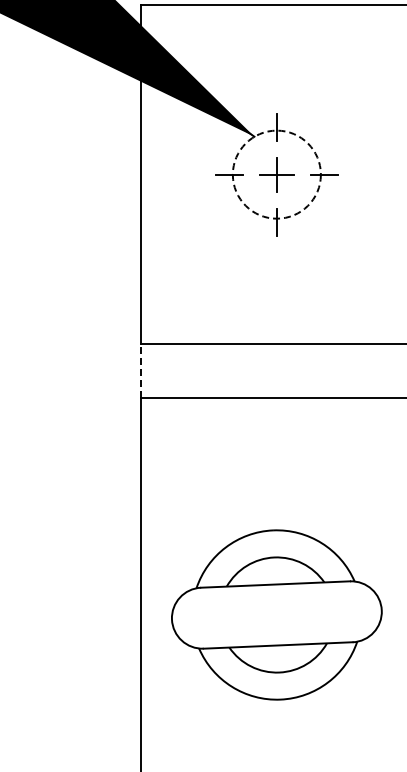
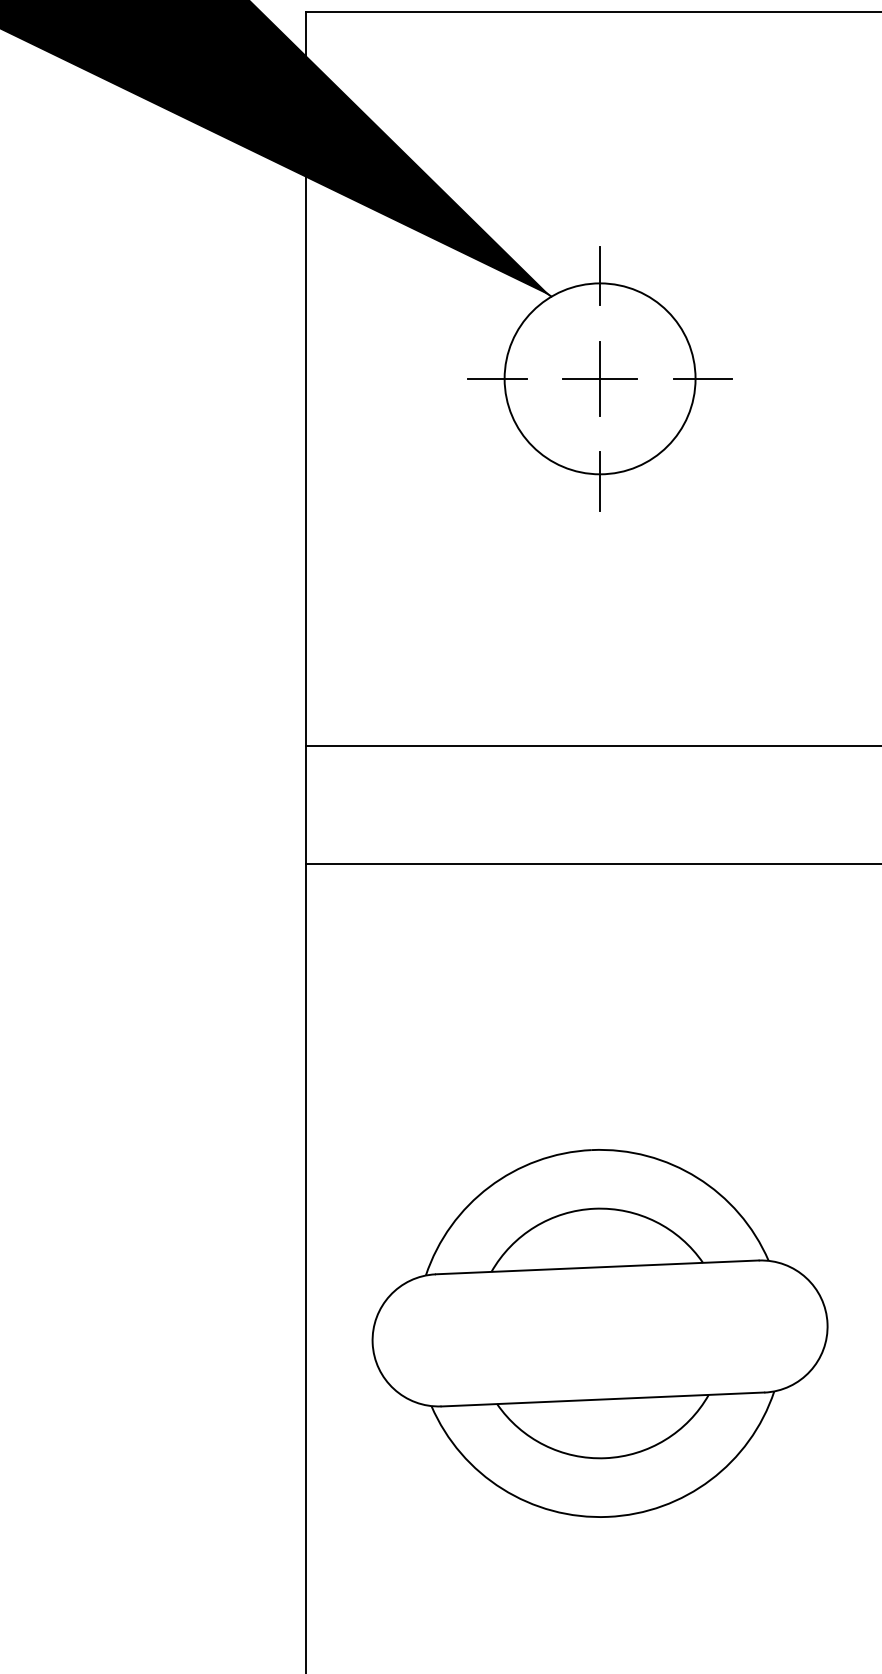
circle: (276, 174) -> (599, 378), dashed -> solid
line: (141, 370) -> (306, 803), dashed -> solid

